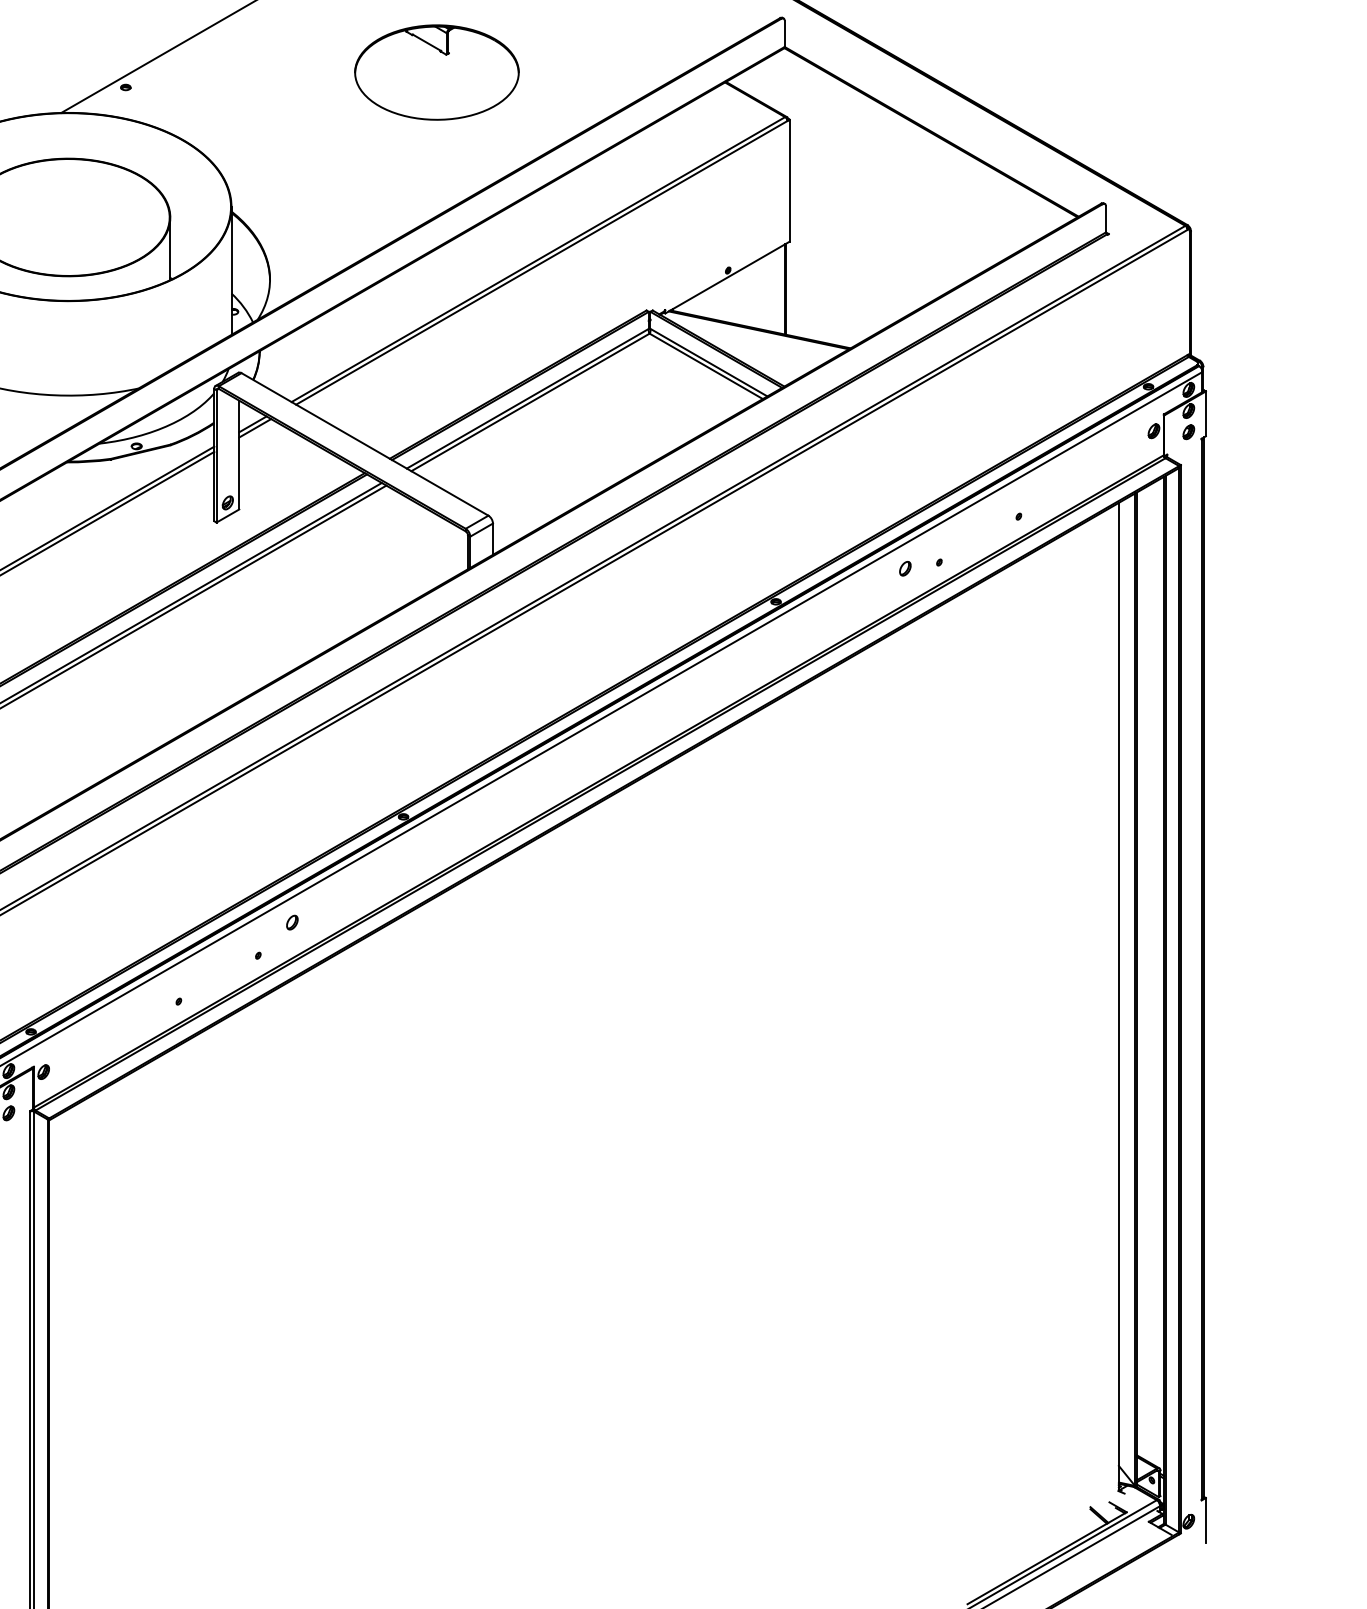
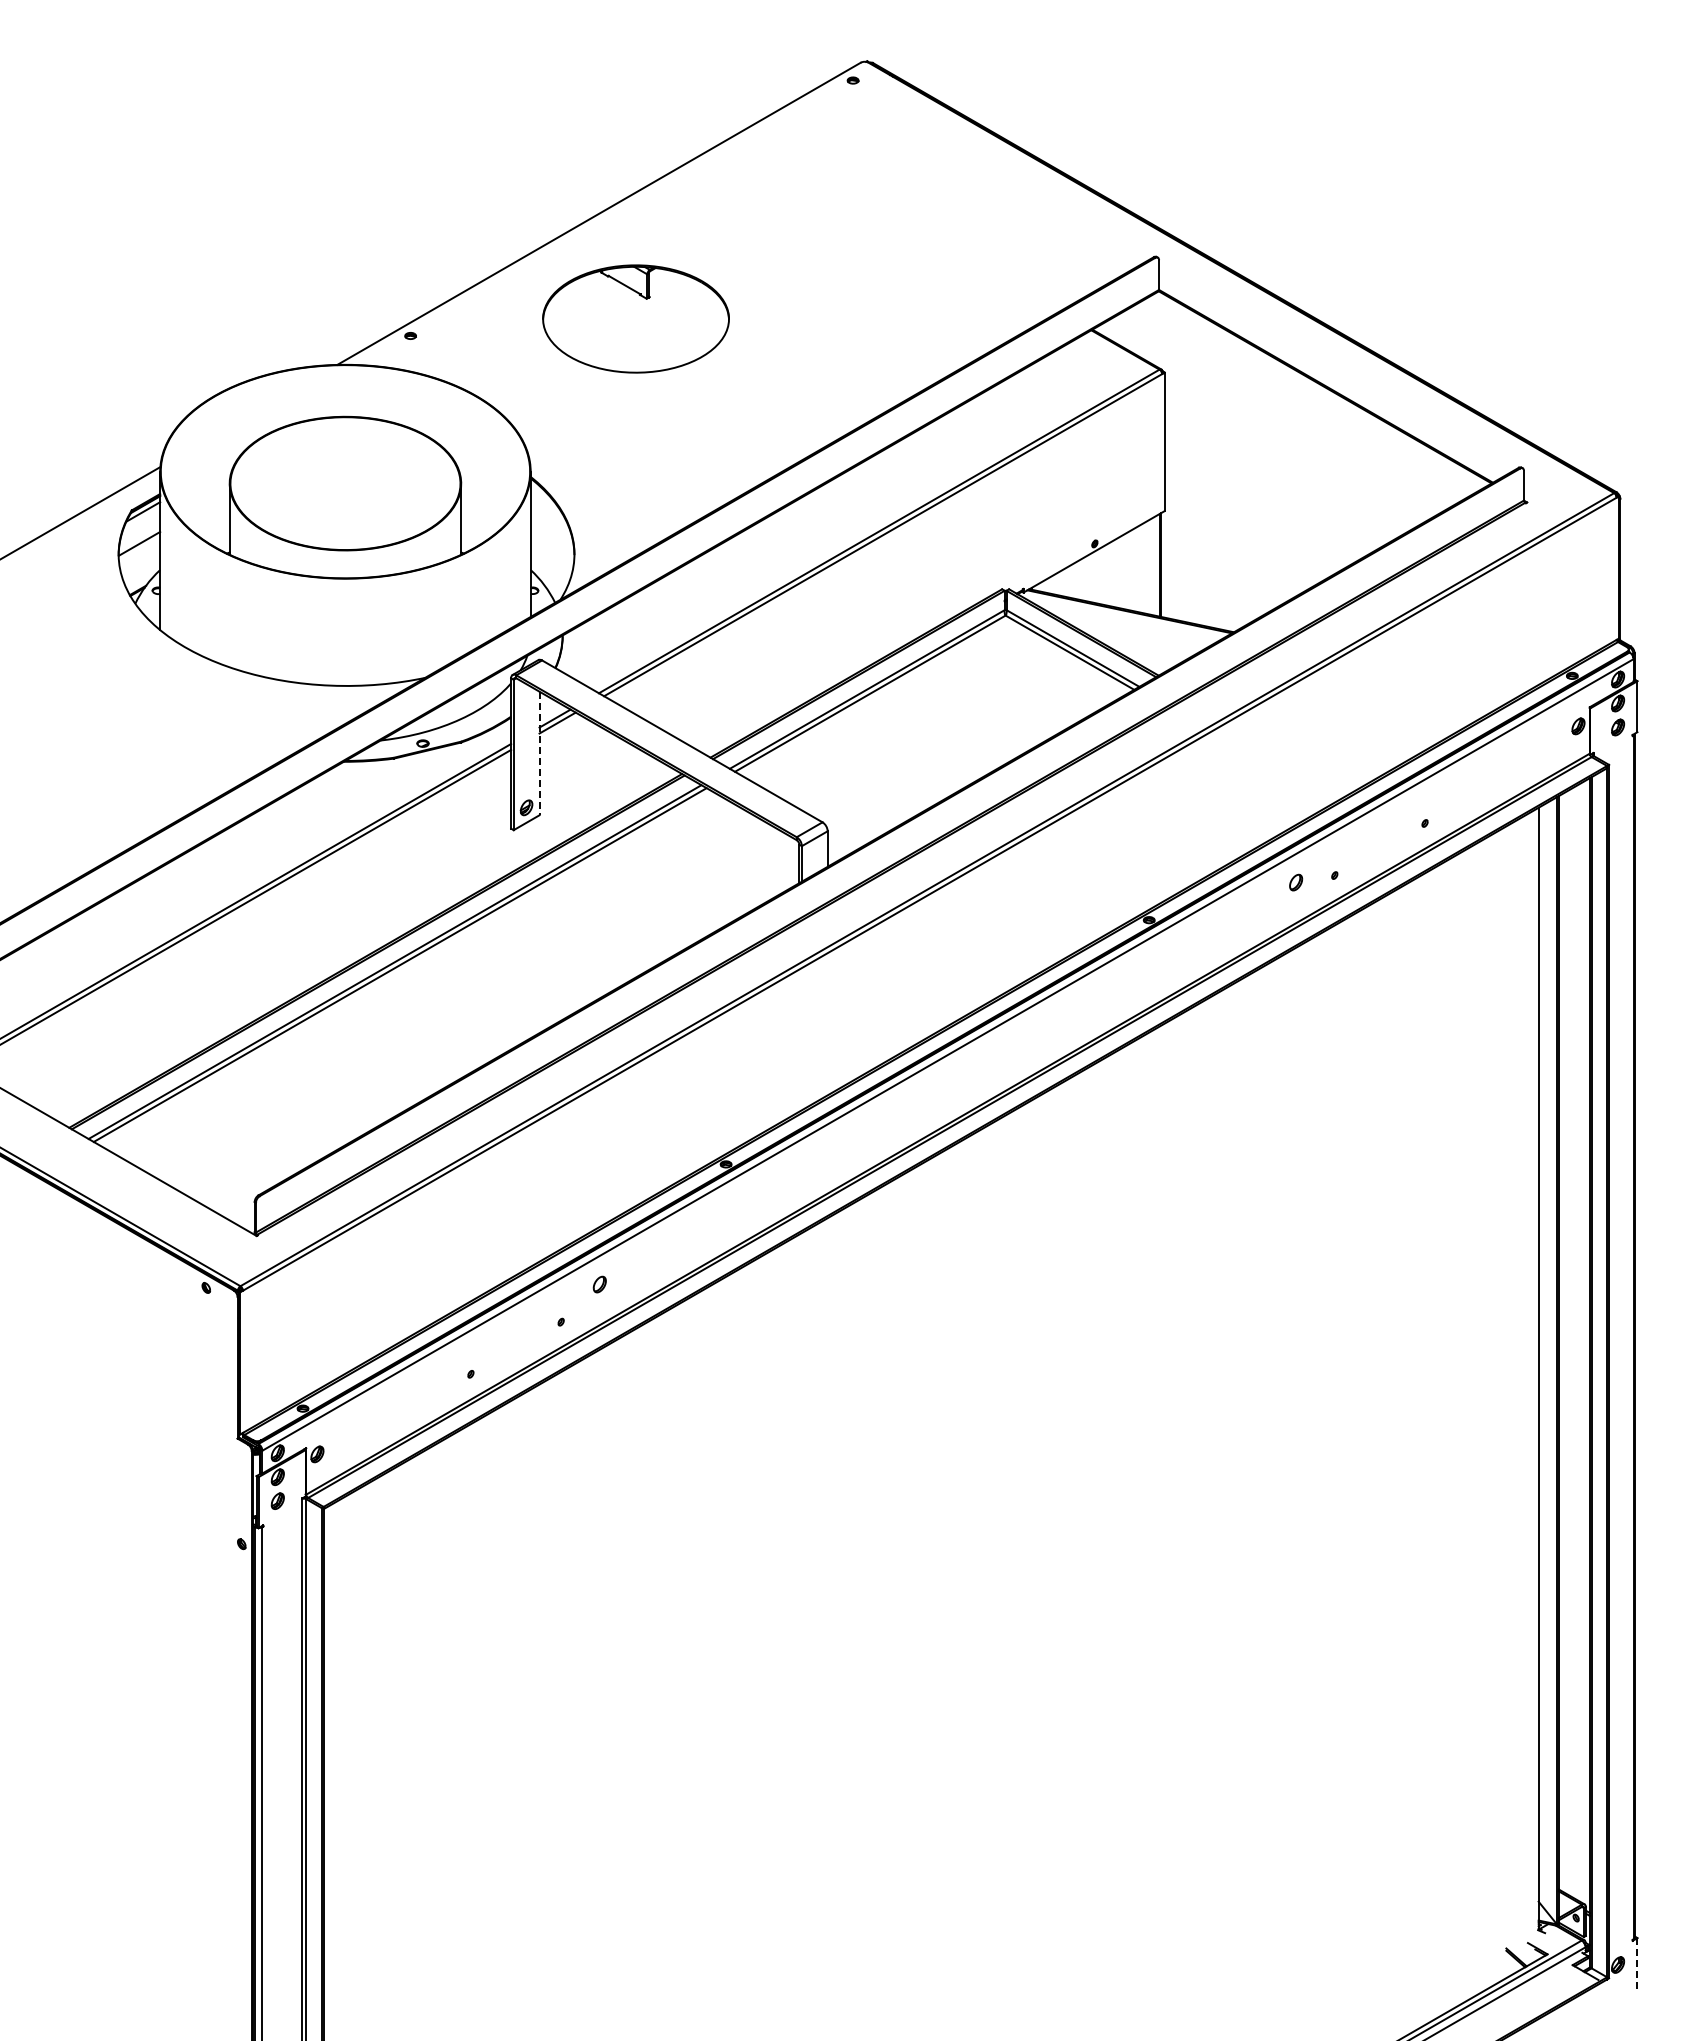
part: (436, 72) -> (635, 318), moved
line: (239, 455) -> (539, 753), solid -> dashed
line: (1205, 1520) -> (1637, 1963), solid -> dashed

